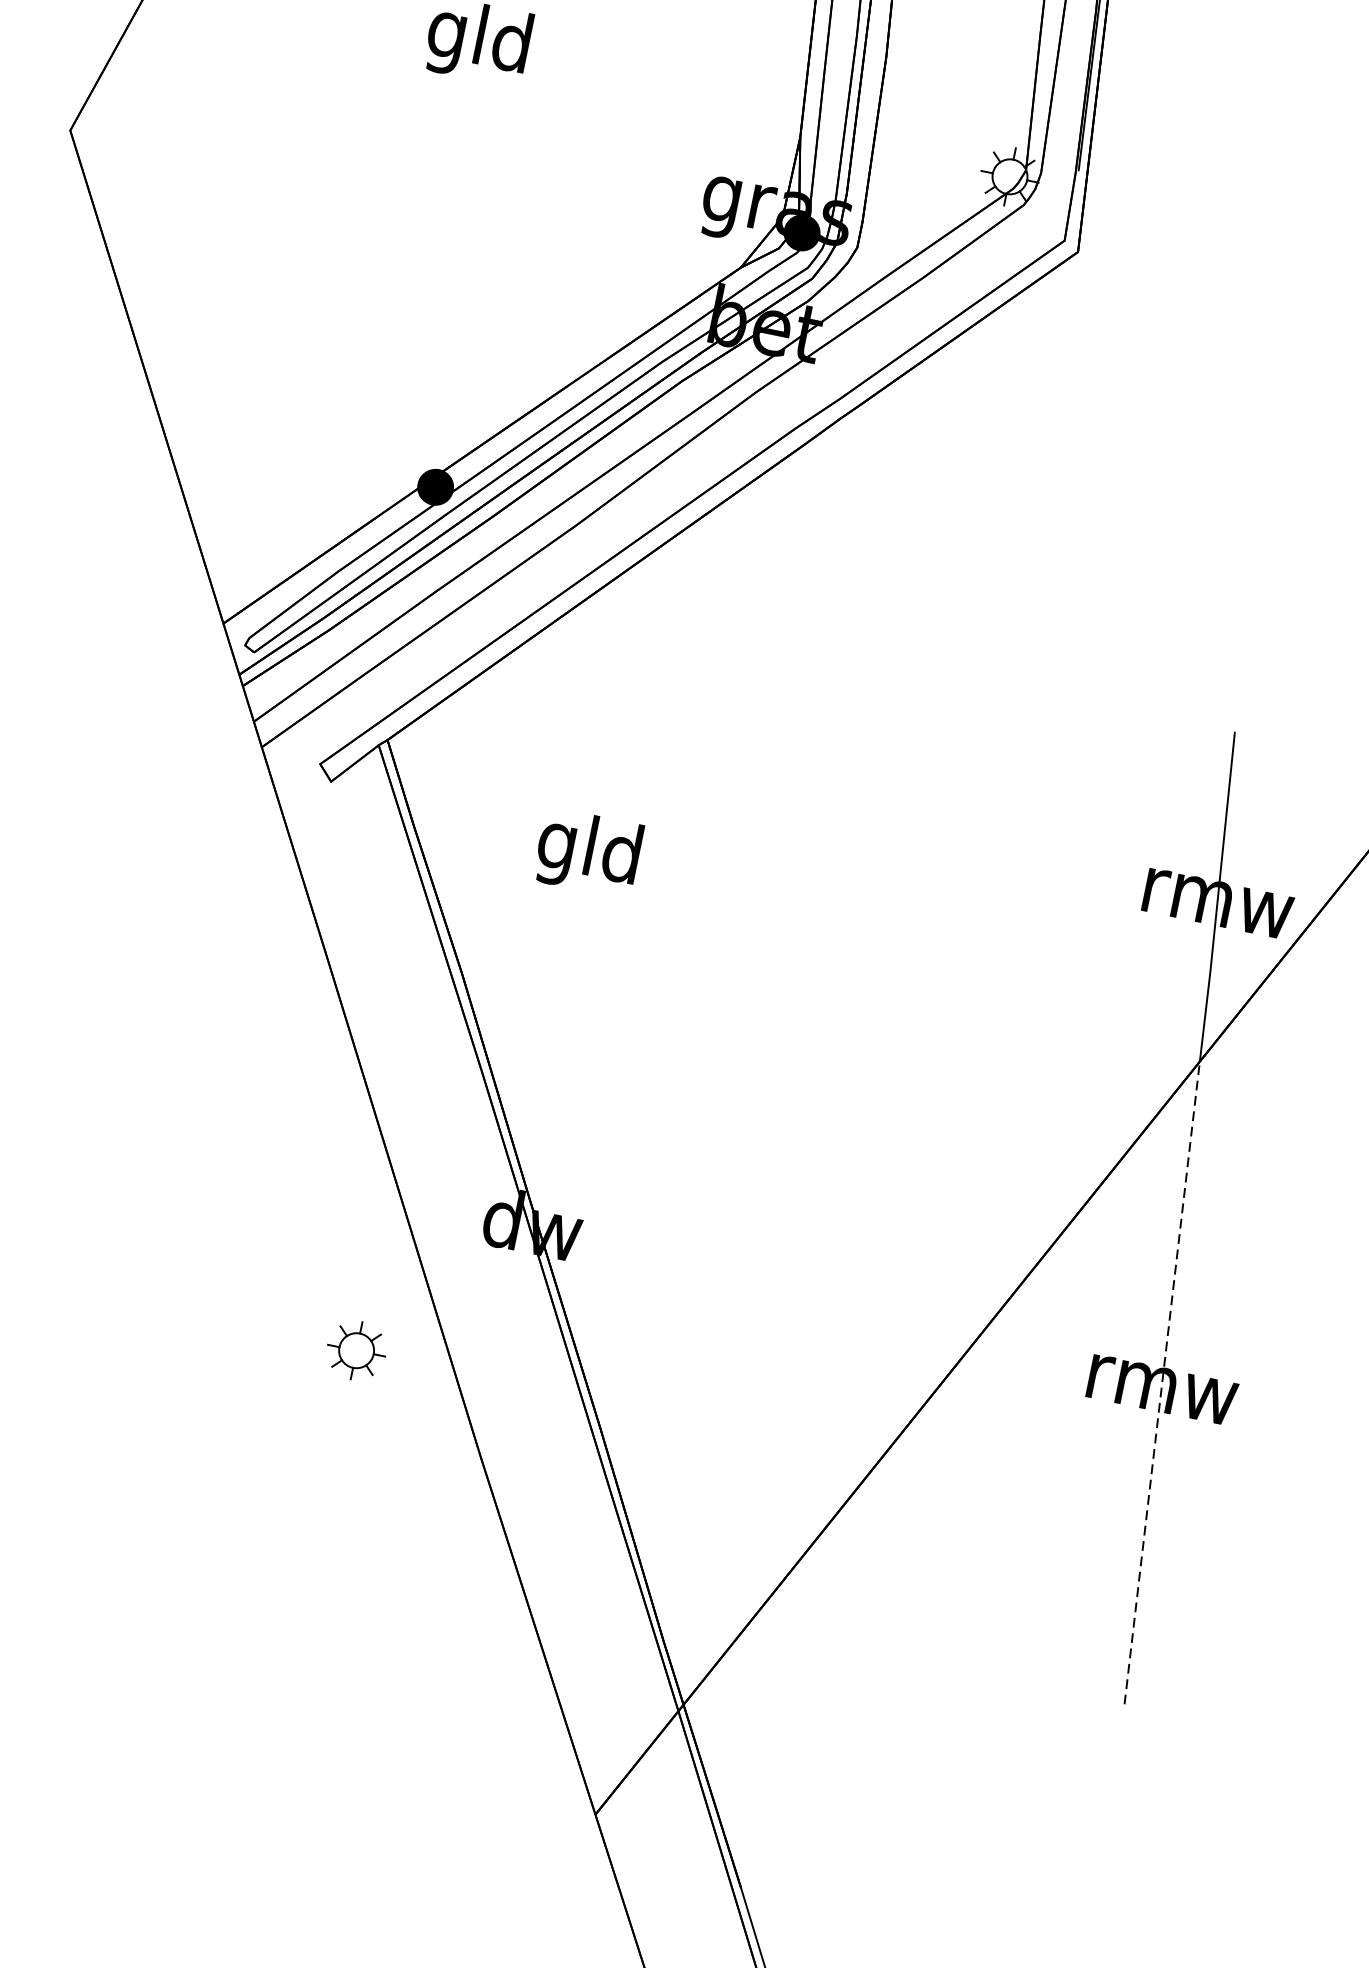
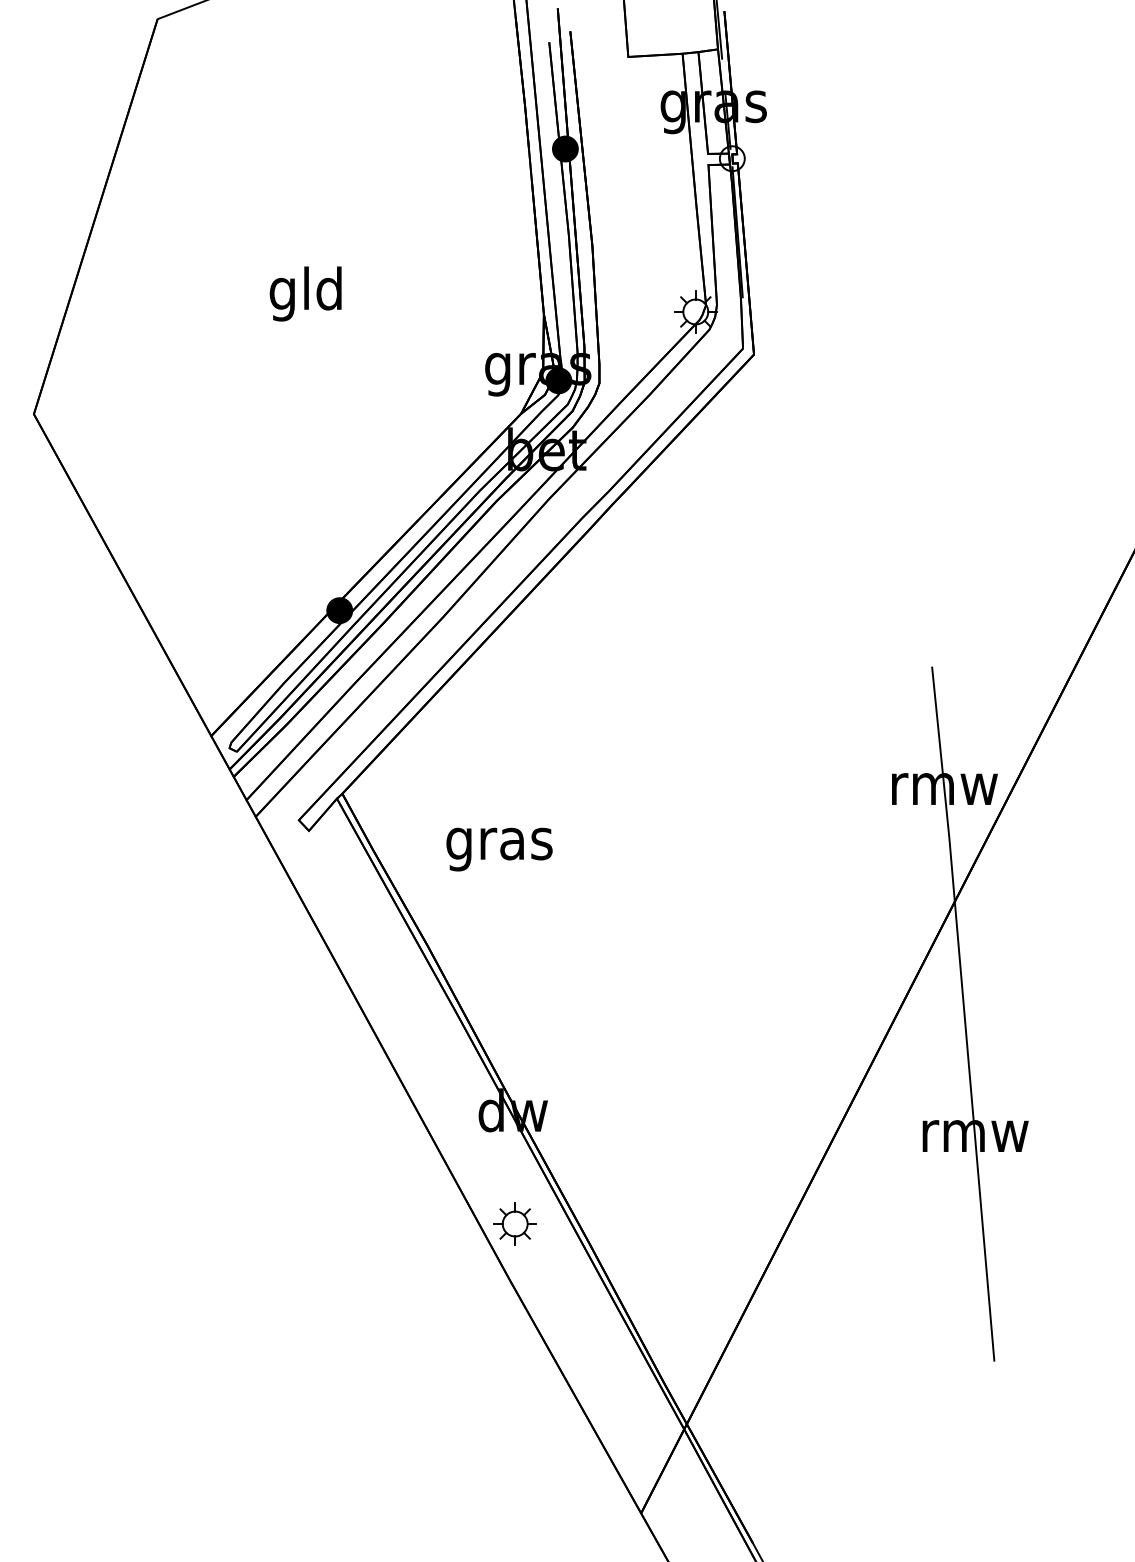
text: (589, 852) -> (499, 843), gld -> gras
part: (355, 1349) -> (514, 1223), moved
line: (1162, 1381) -> (974, 1130), dashed -> solid

